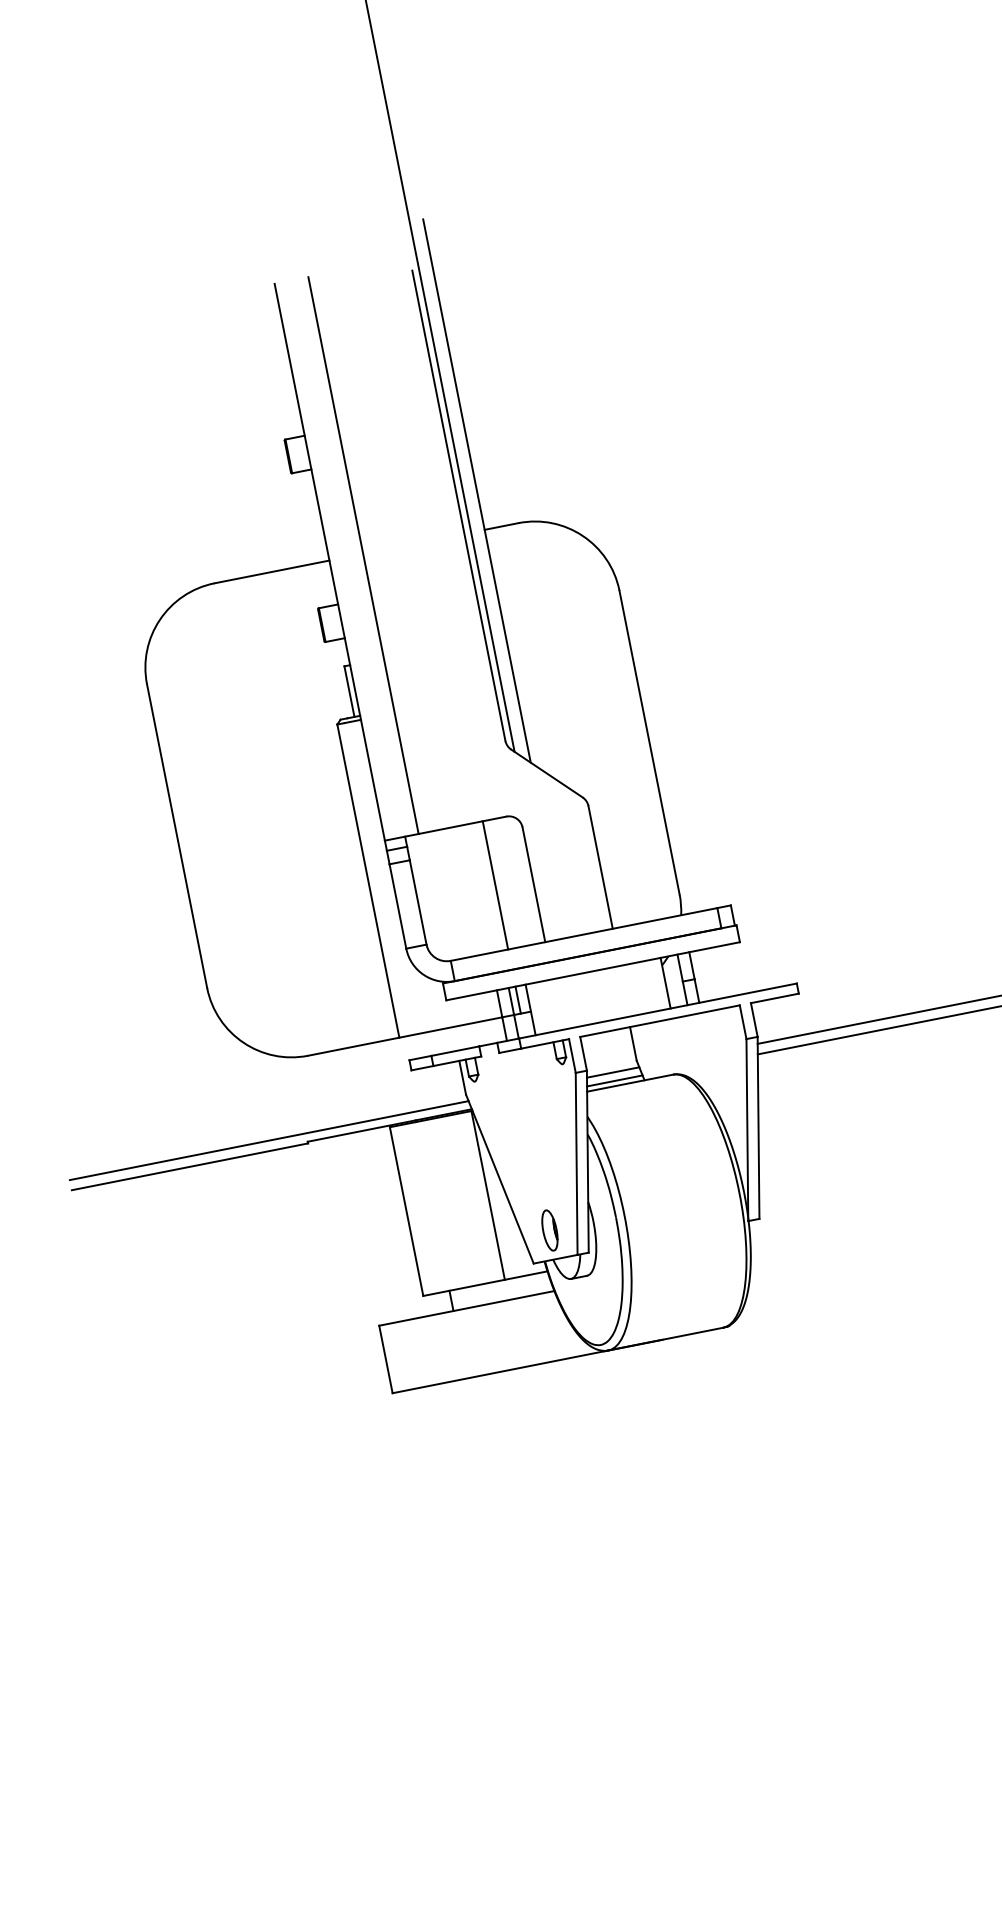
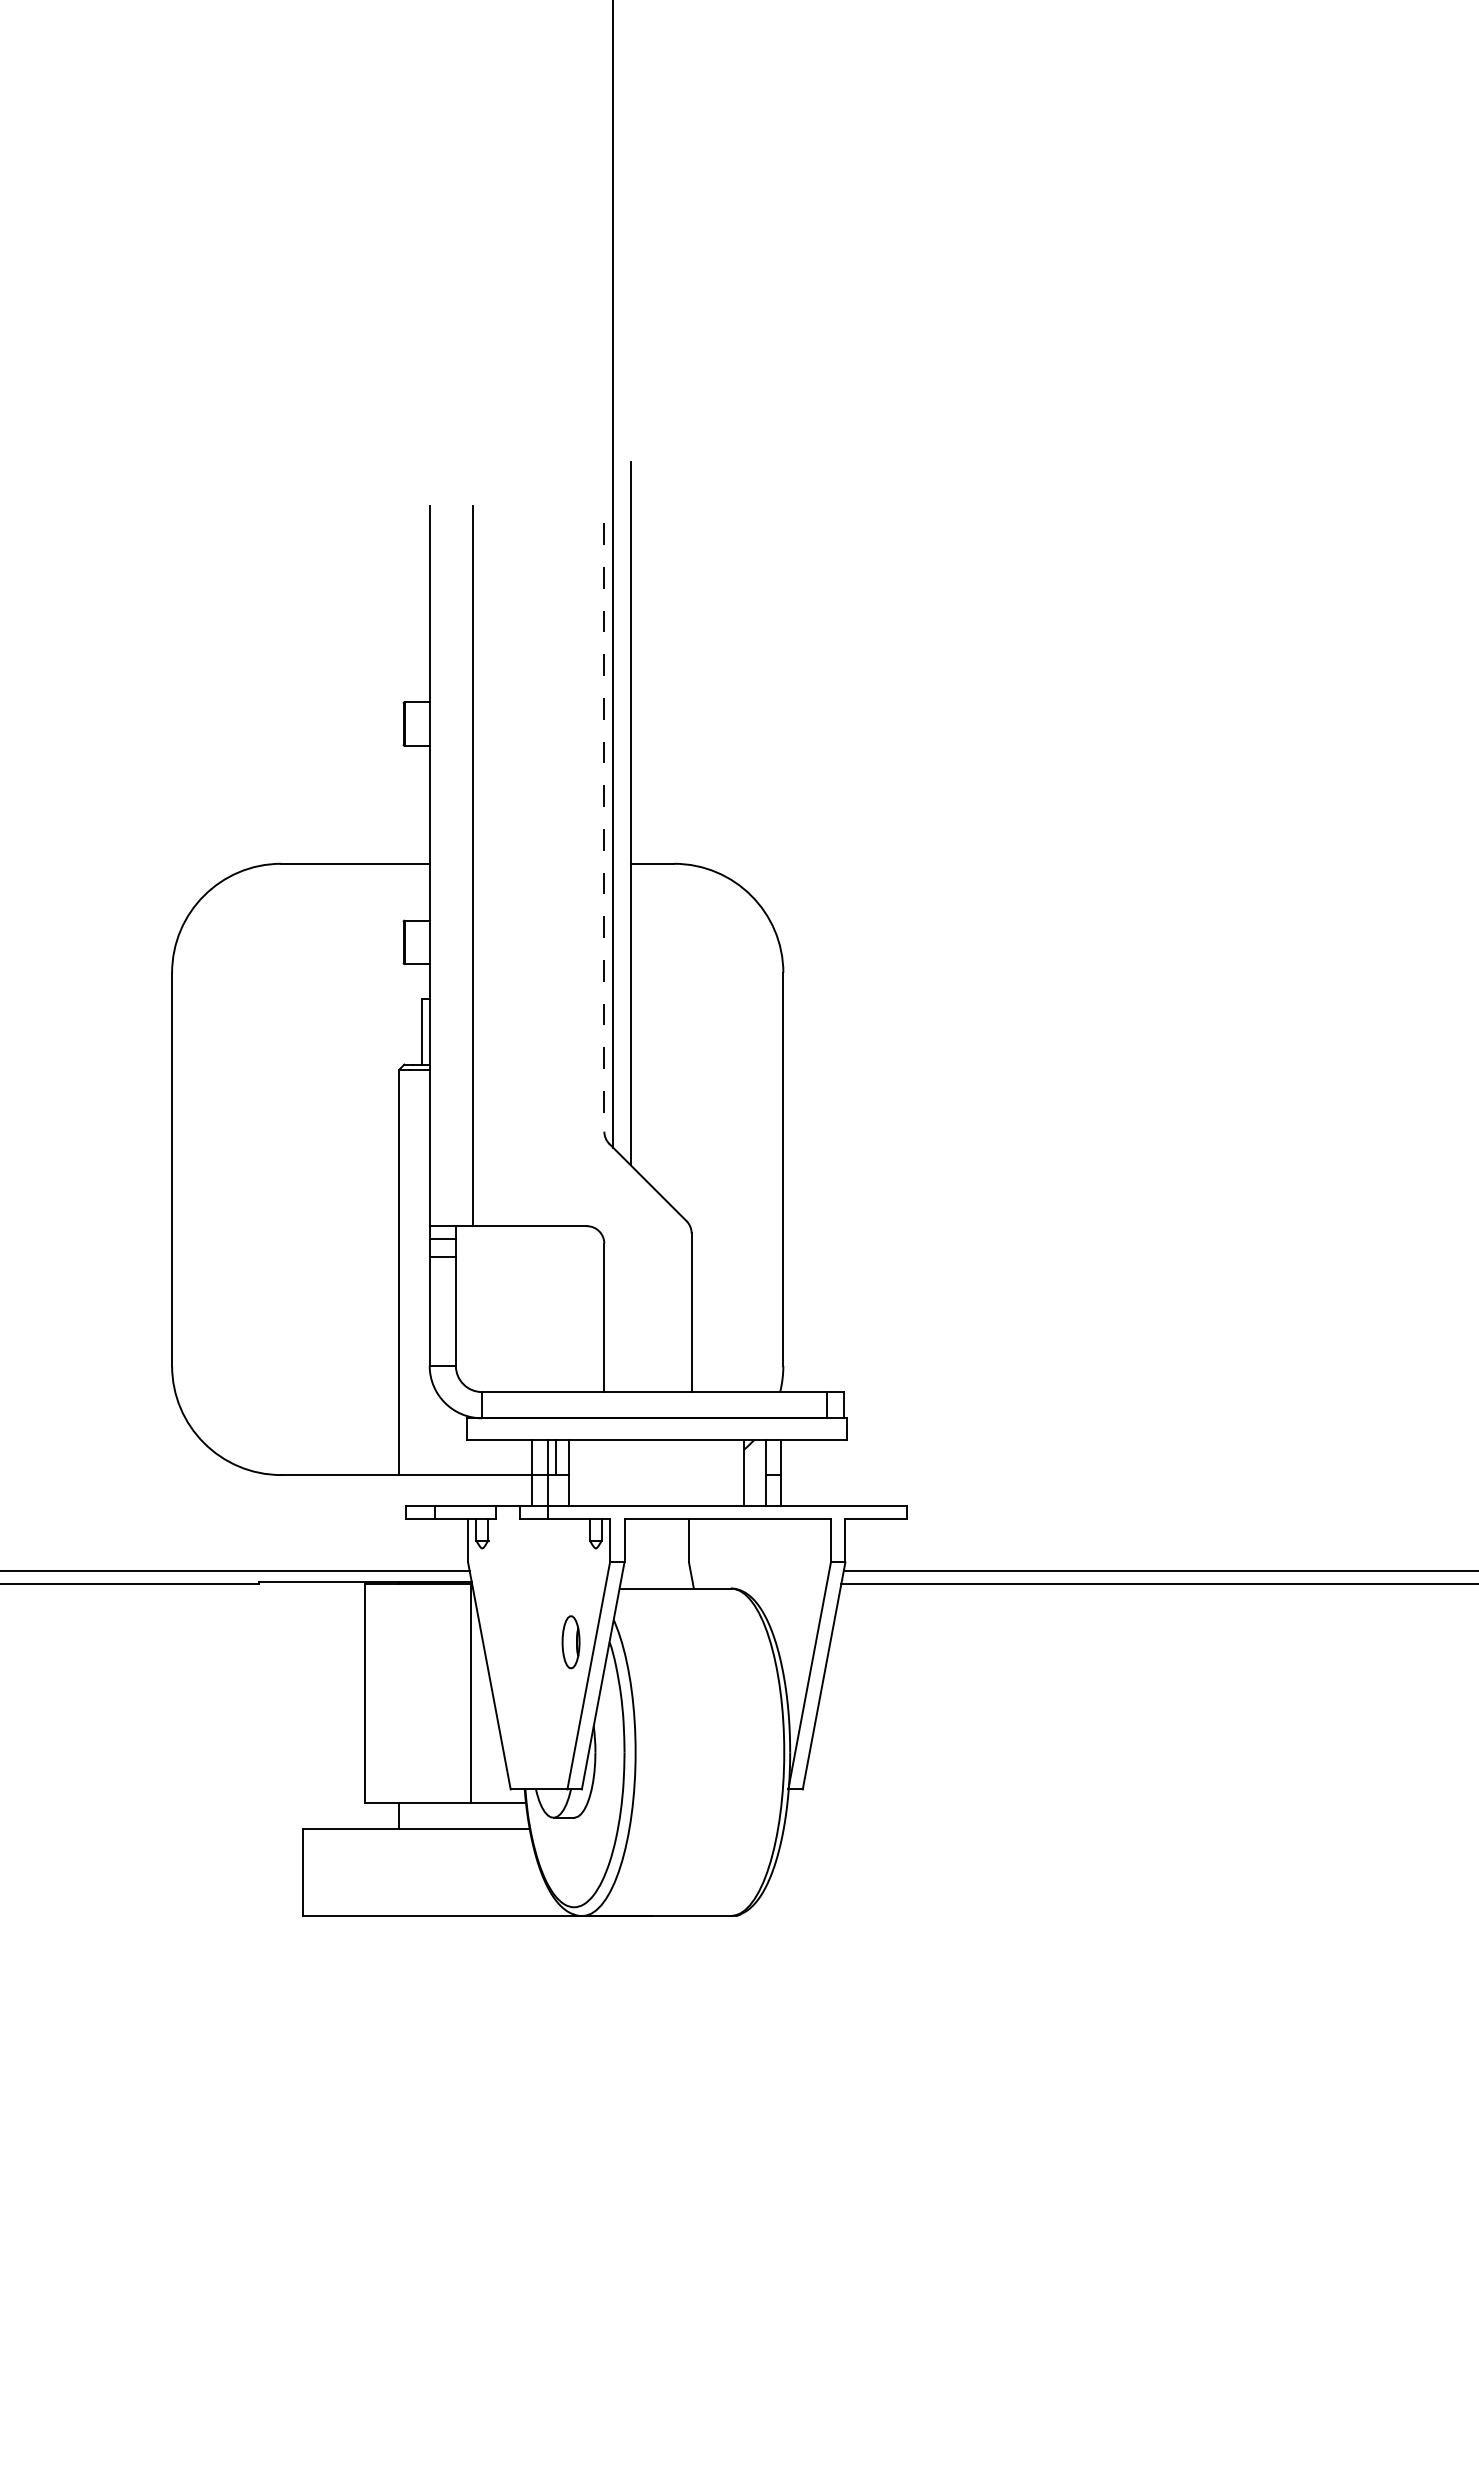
line: (458, 505) -> (604, 827), solid -> dashed
line: (495, 885) -> (556, 1309), removed
line: (613, 1072) -> (656, 1571), removed
line: (614, 1081) -> (656, 1582), removed
part: (549, 1230) -> (570, 1642), moved

